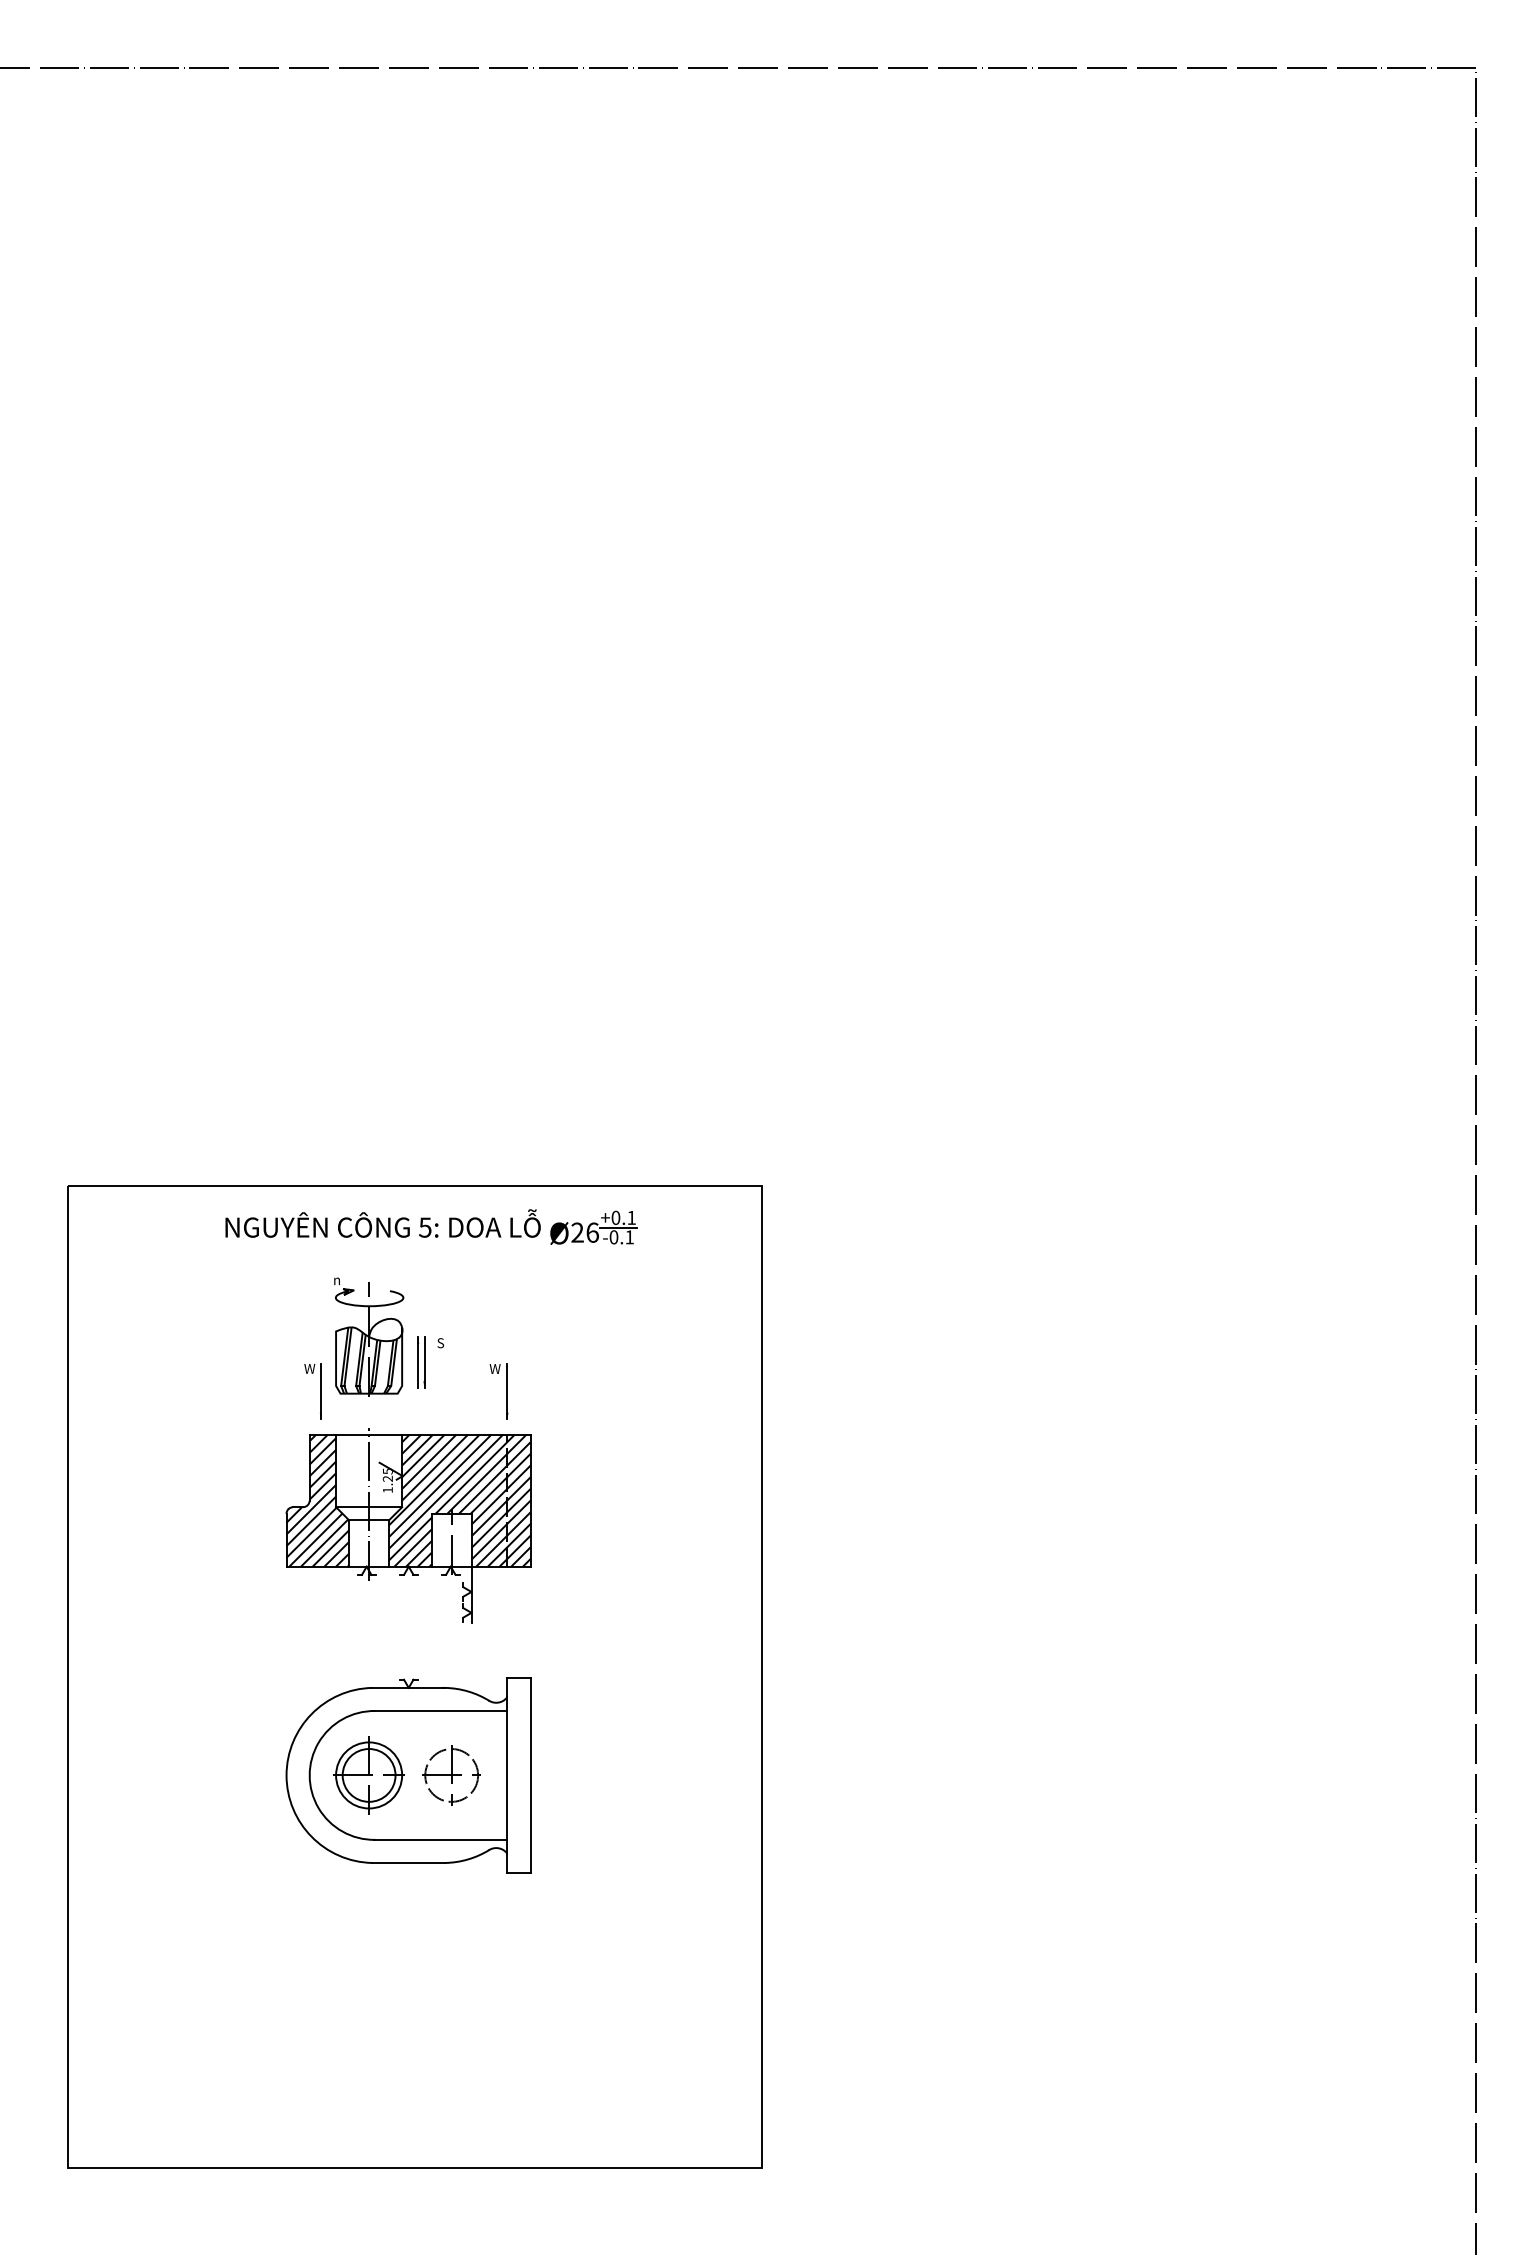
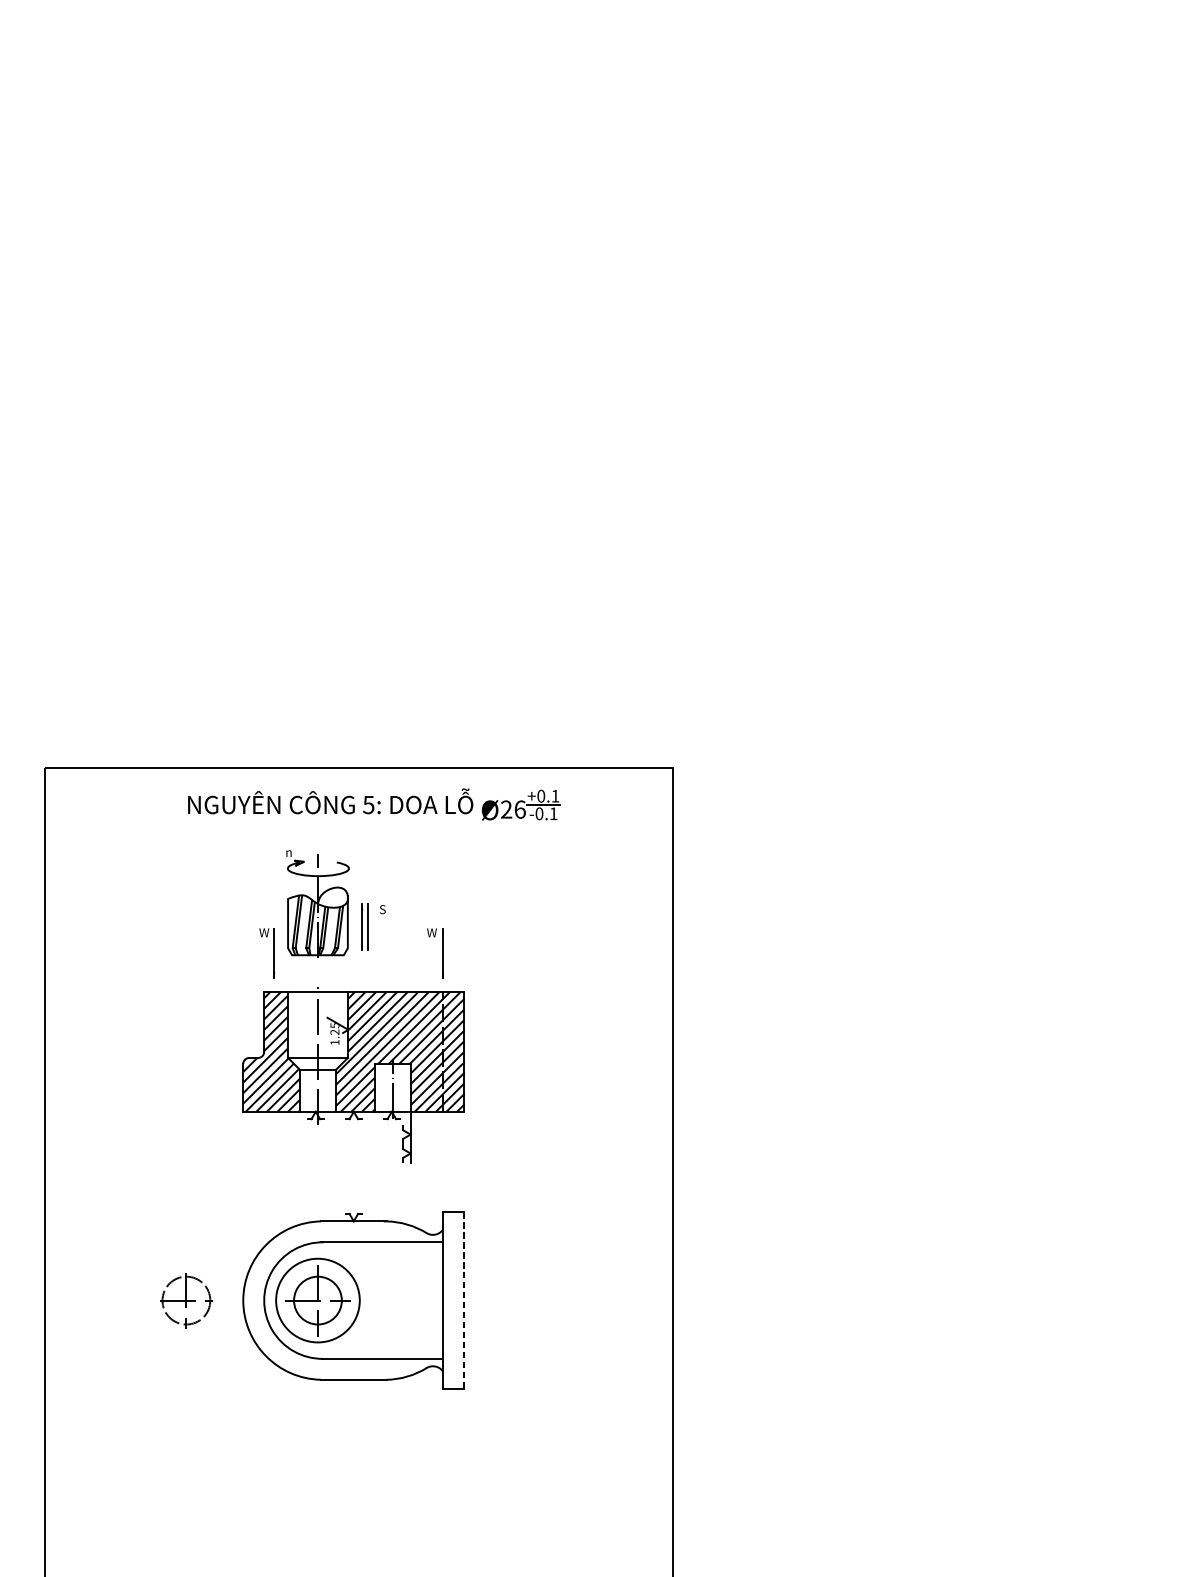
circle: (369, 1775) -> (318, 1300), size x1.4
part: (451, 1775) -> (186, 1300), moved
line: (530, 1775) -> (463, 1300), solid -> dashed

